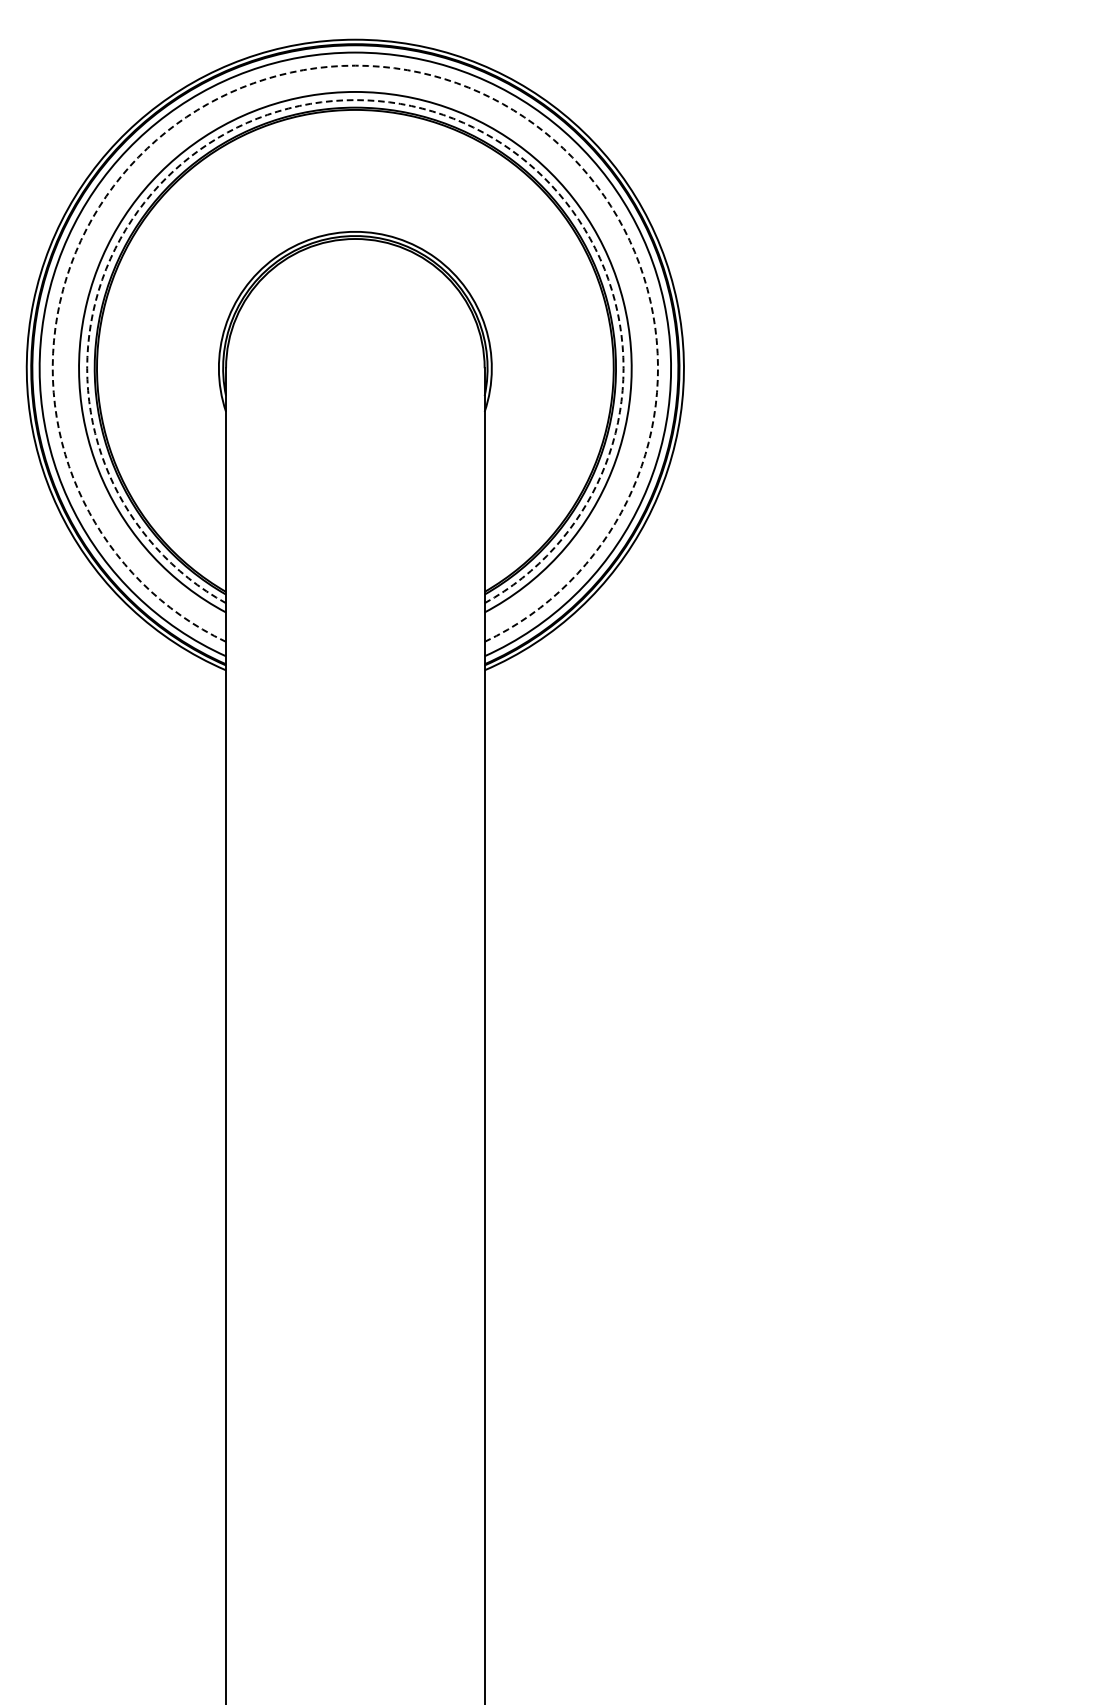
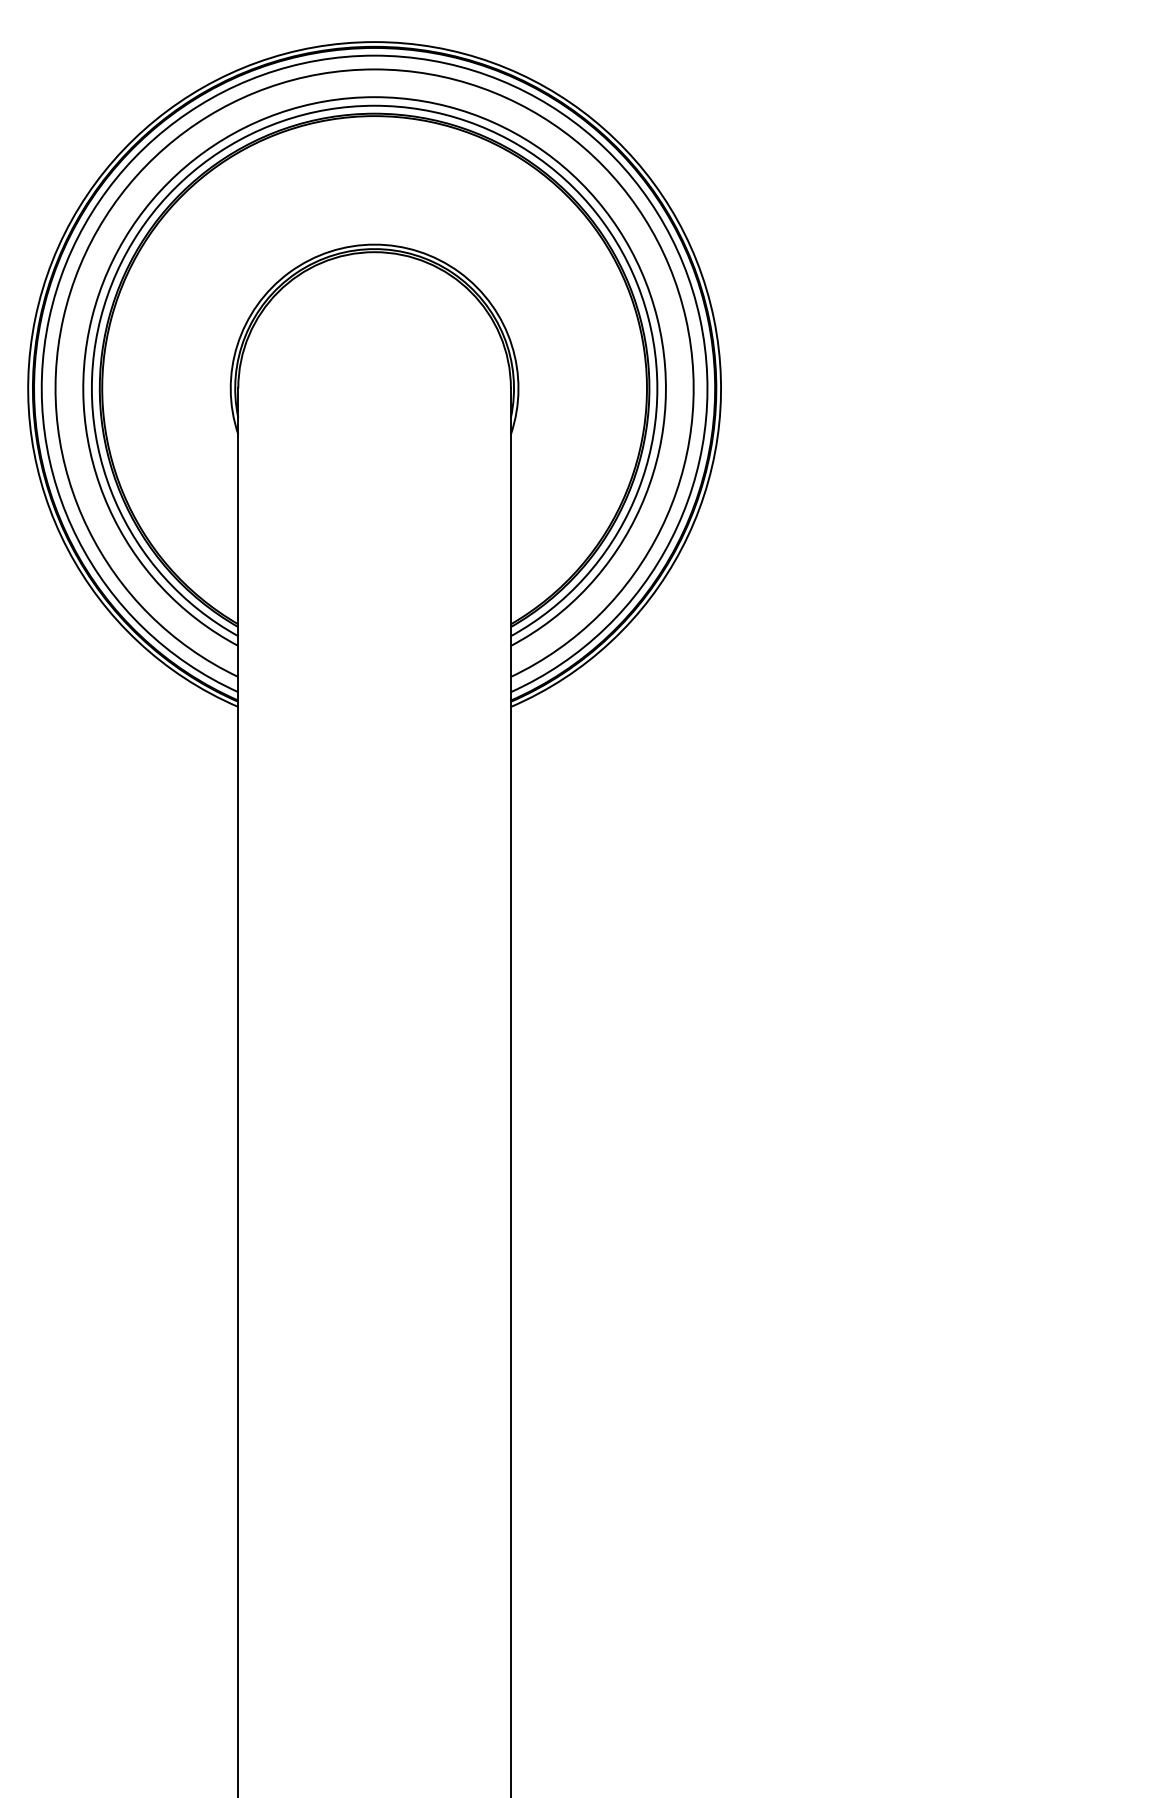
arc: (355, 65) -> (374, 69), dashed -> solid
arc: (355, 99) -> (374, 105), dashed -> solid

